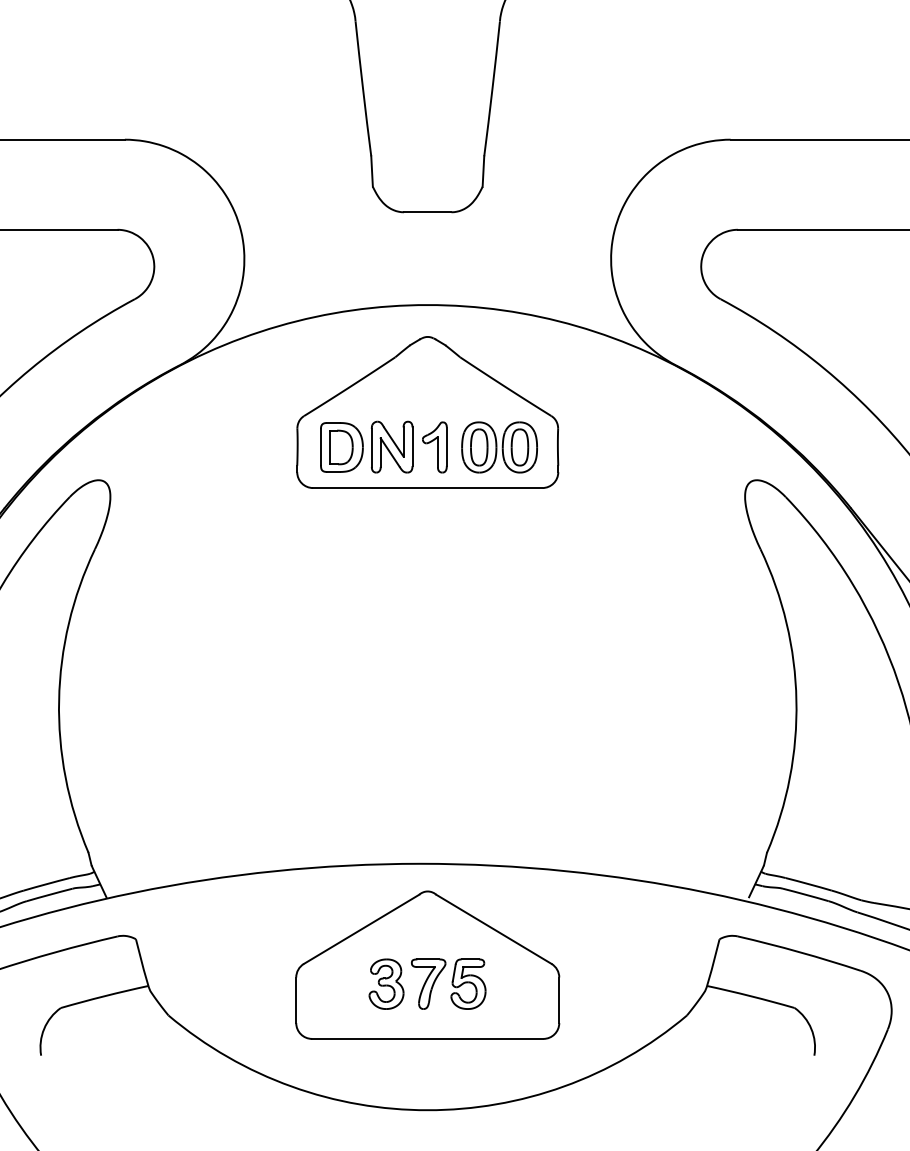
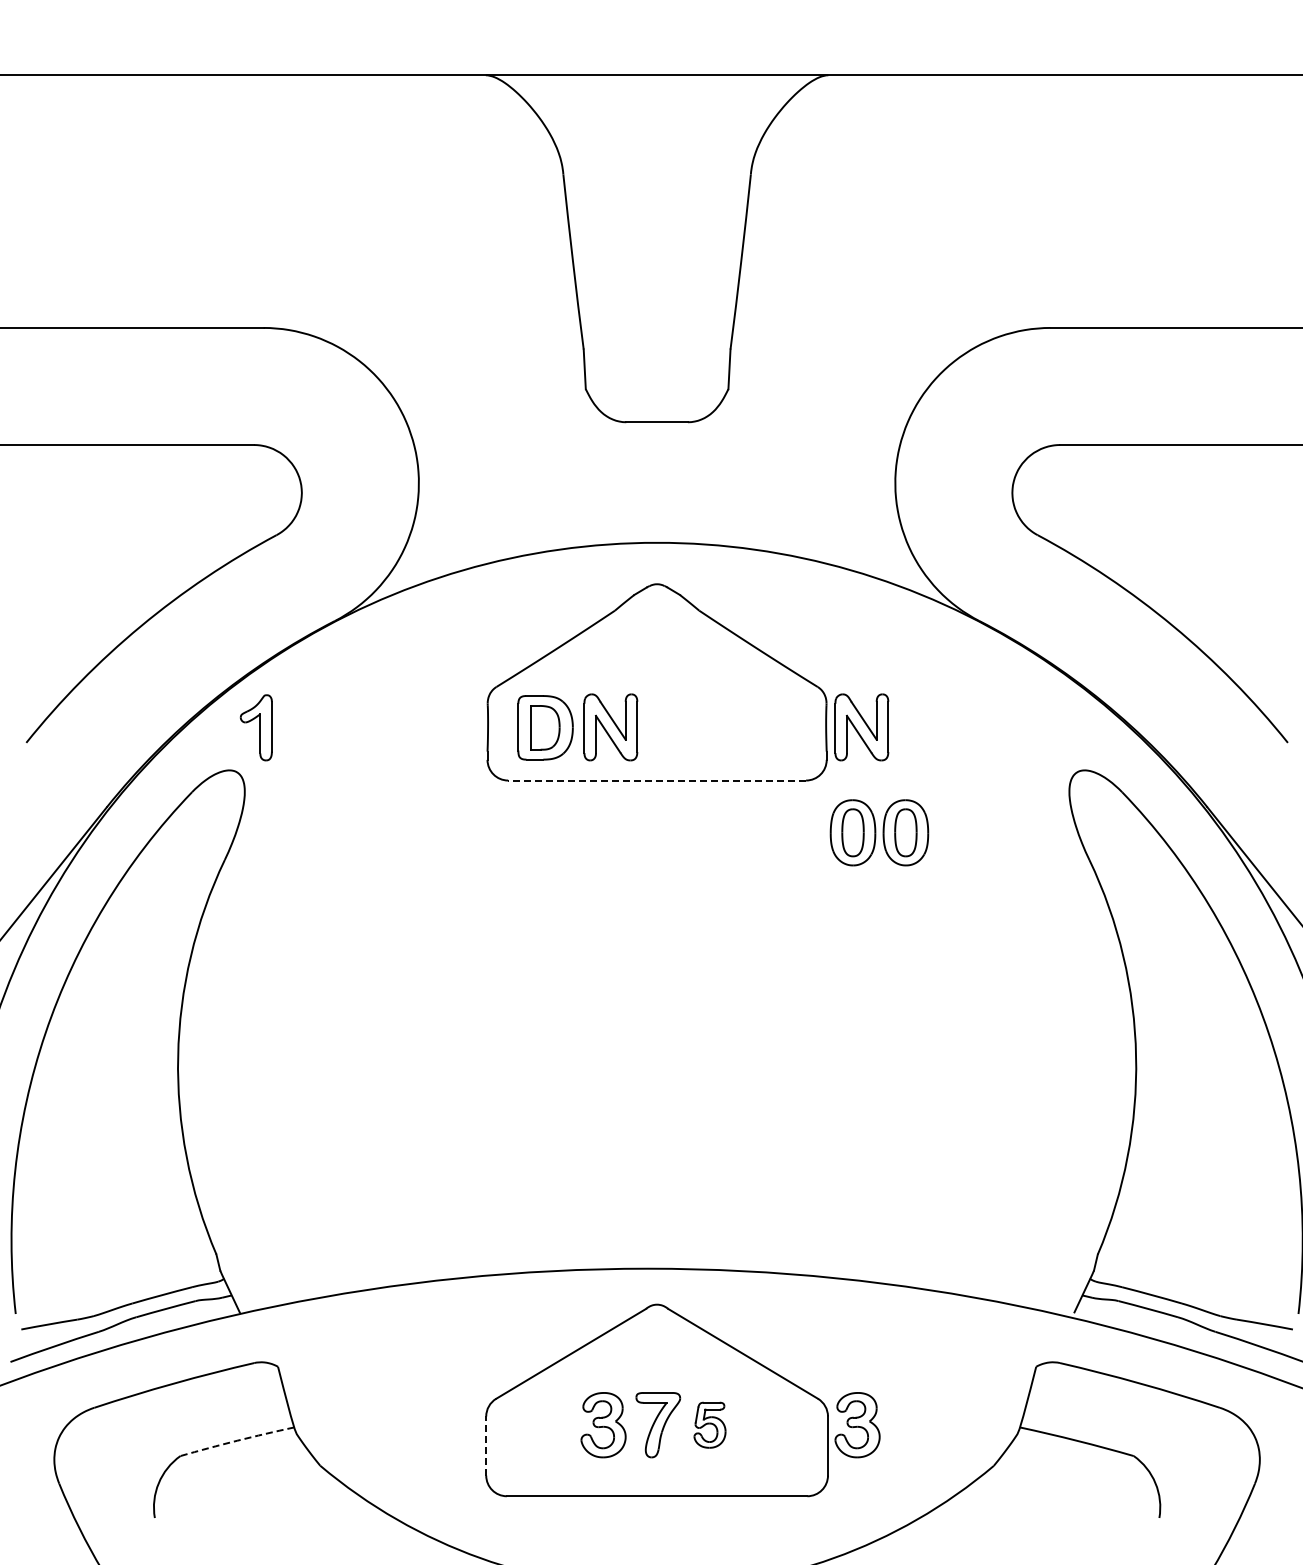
part: (434, 447) -> (255, 727), moved
part: (499, 447) -> (879, 832), moved
part: (585, 447) -> (861, 727), added
line: (428, 488) -> (657, 780), solid -> dashed
part: (468, 984) -> (709, 1425), size x0.7
part: (581, 984) -> (857, 1425), added
arc: (104, 996) -> (237, 1440), solid -> dashed
line: (296, 1000) -> (486, 1446), solid -> dashed

